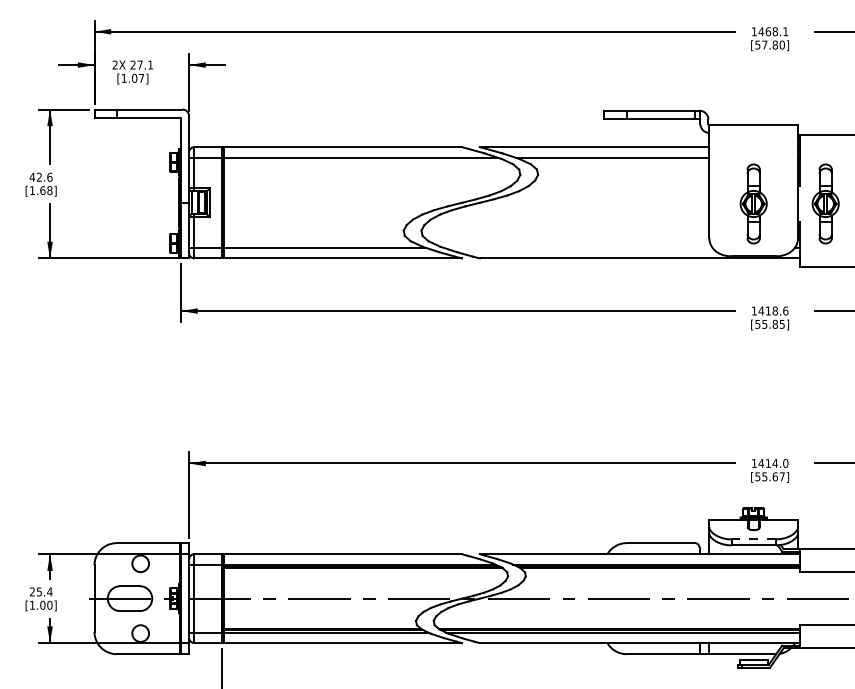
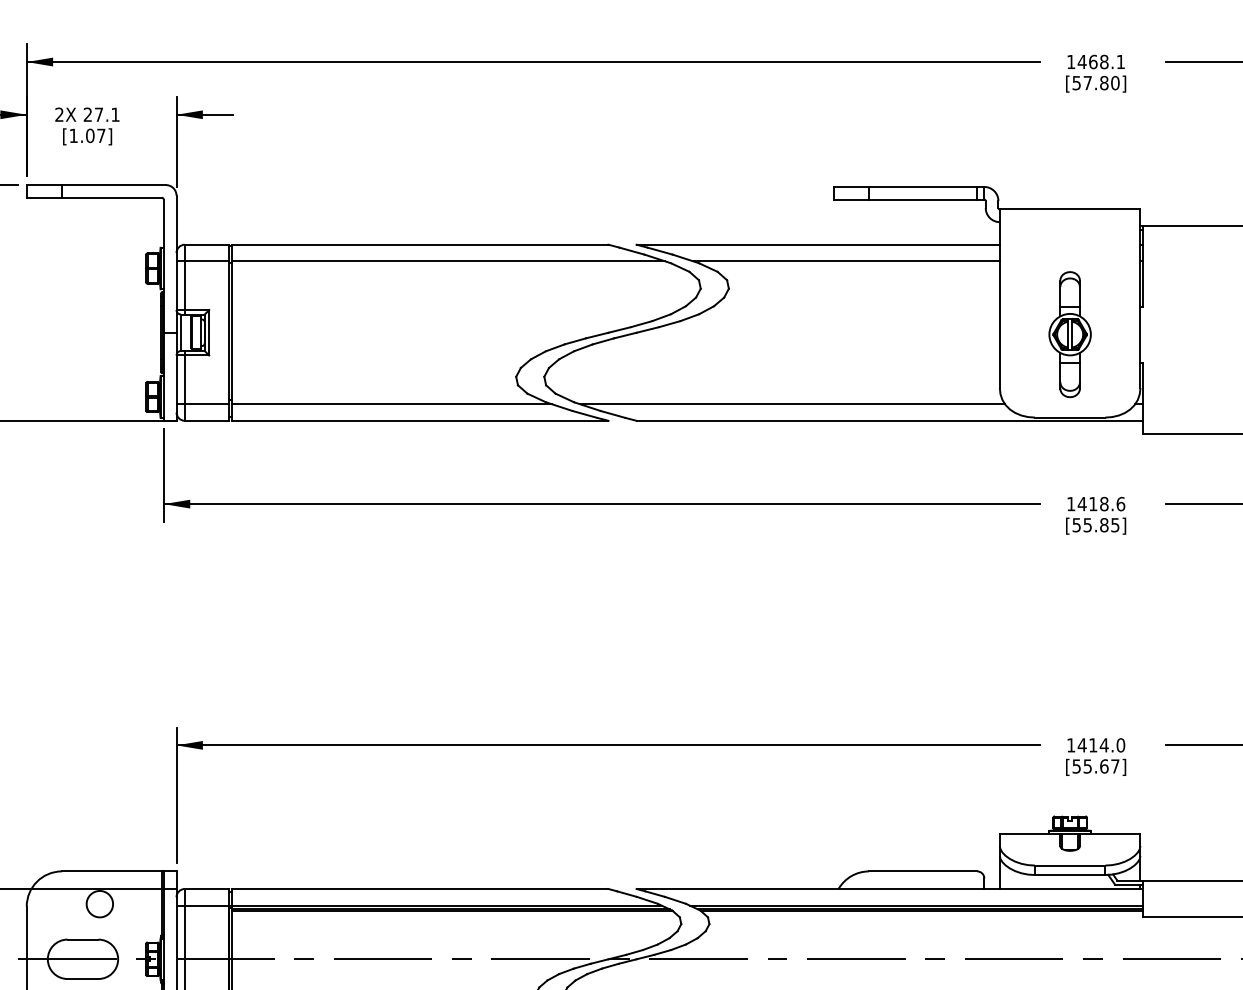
part: (825, 203) -> (1183, 333), removed
line: (578, 247) -> (792, 403), added
line: (753, 539) -> (1069, 865), dashed -> solid

